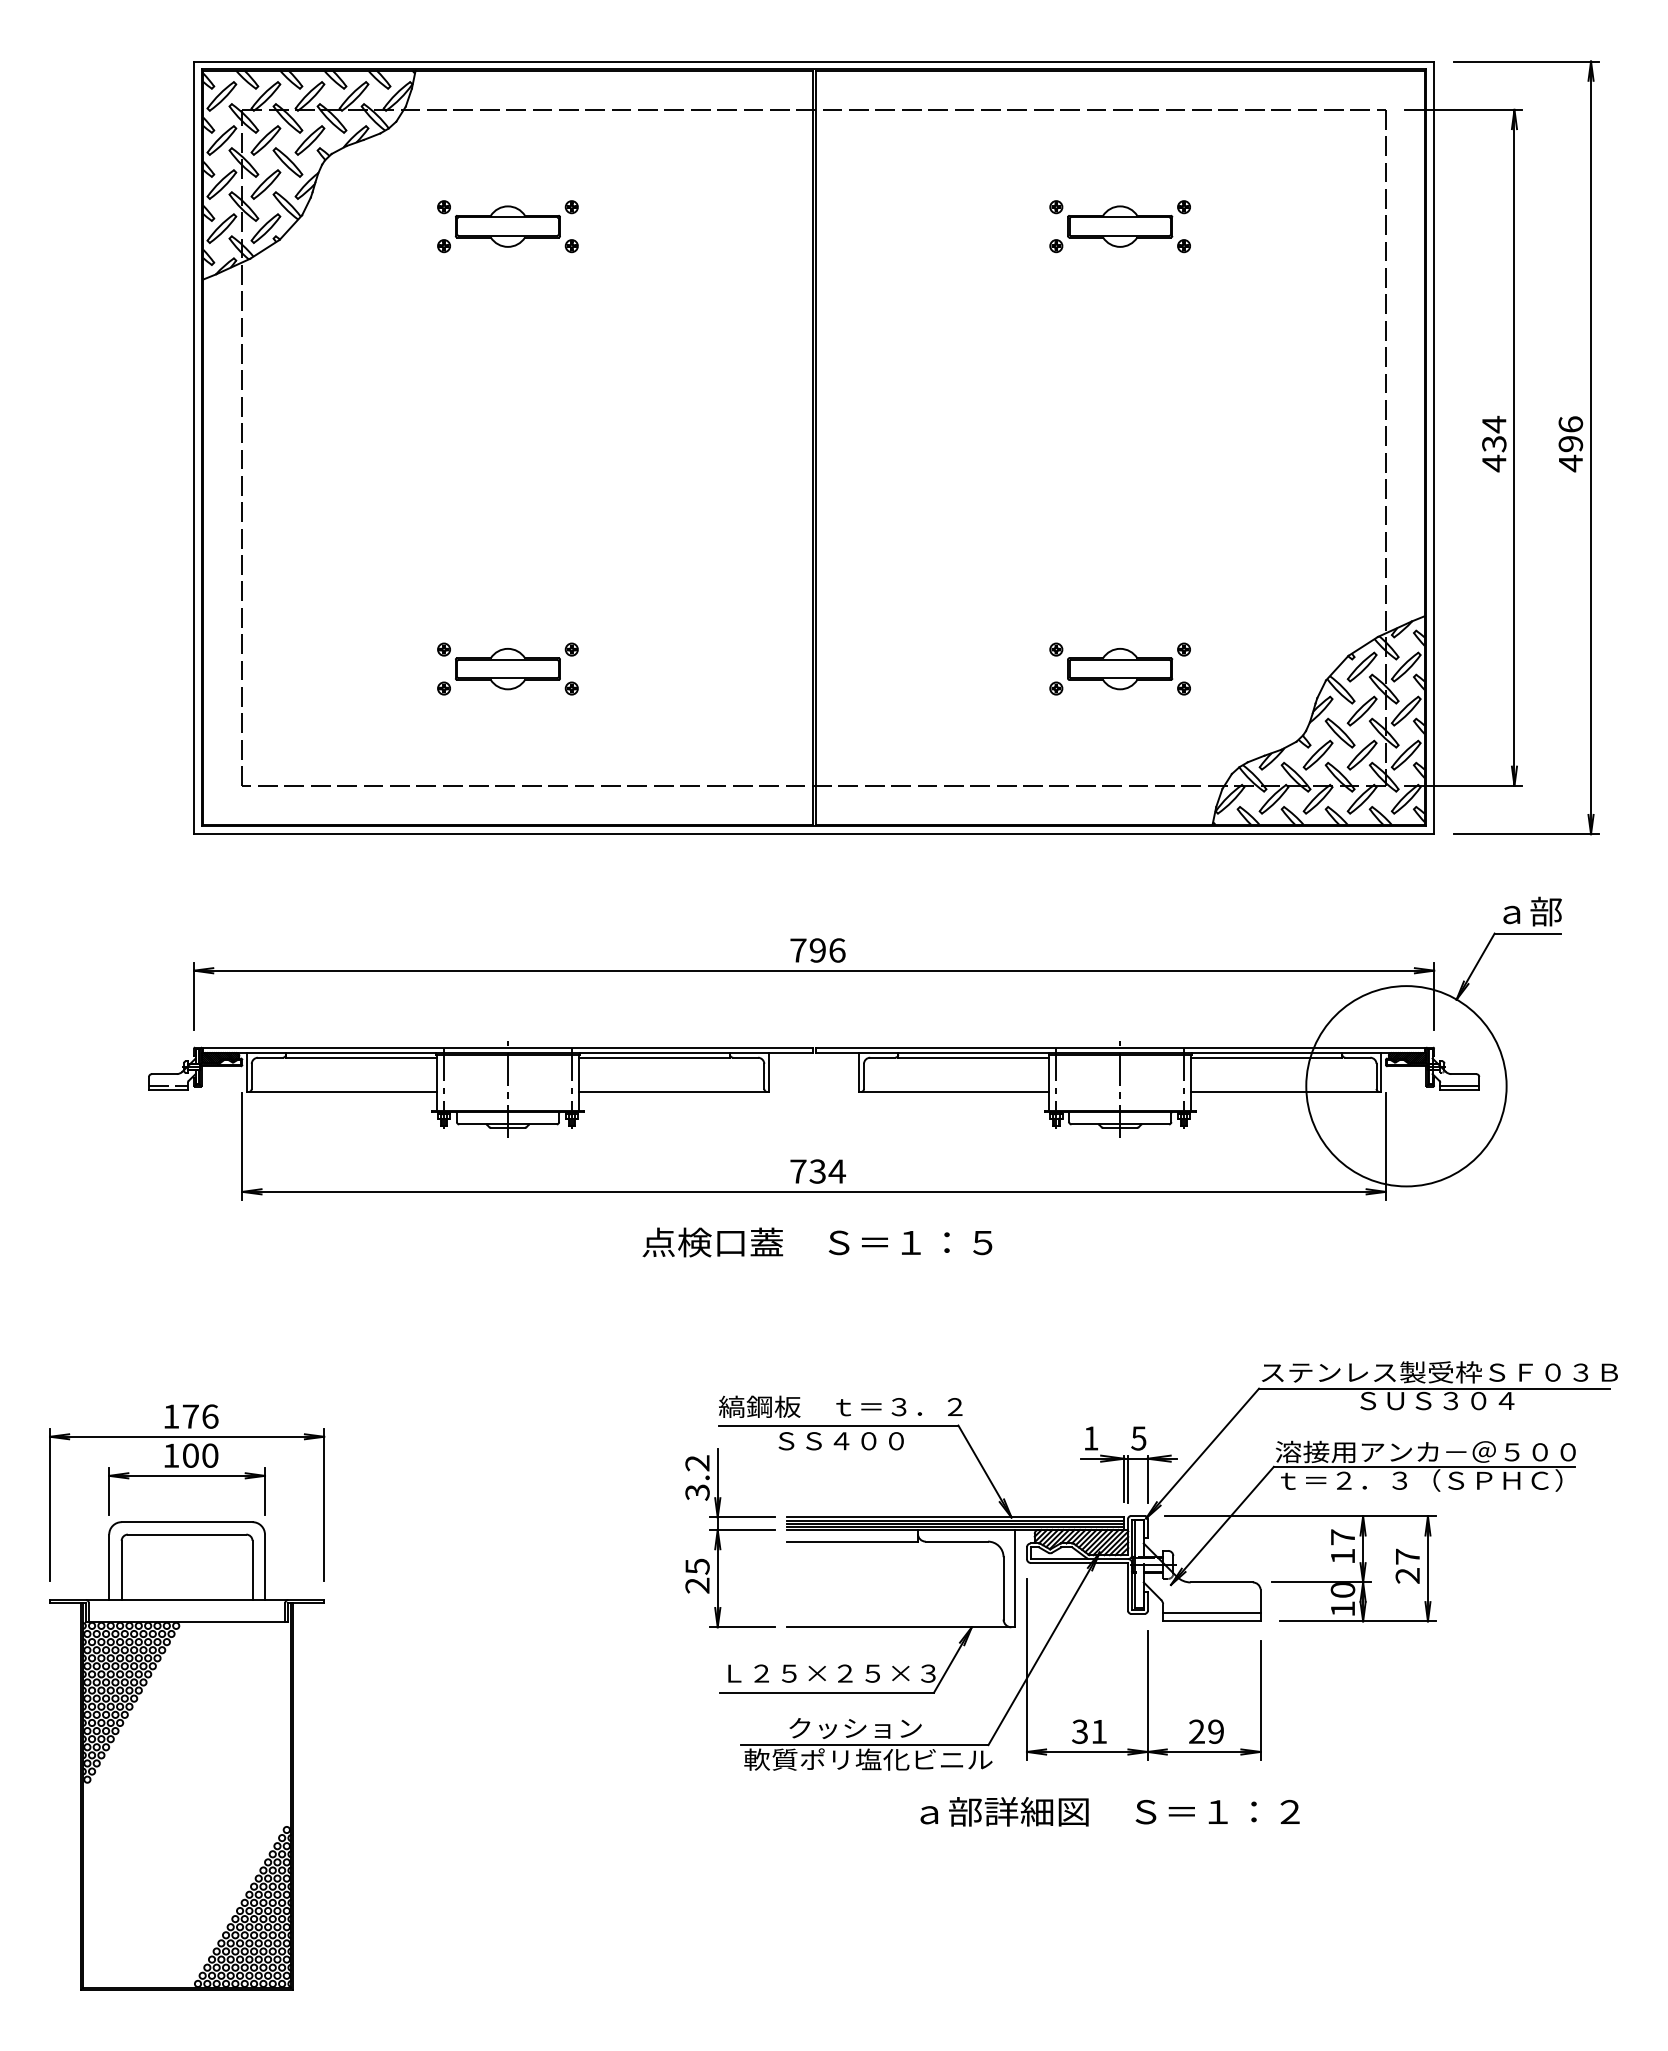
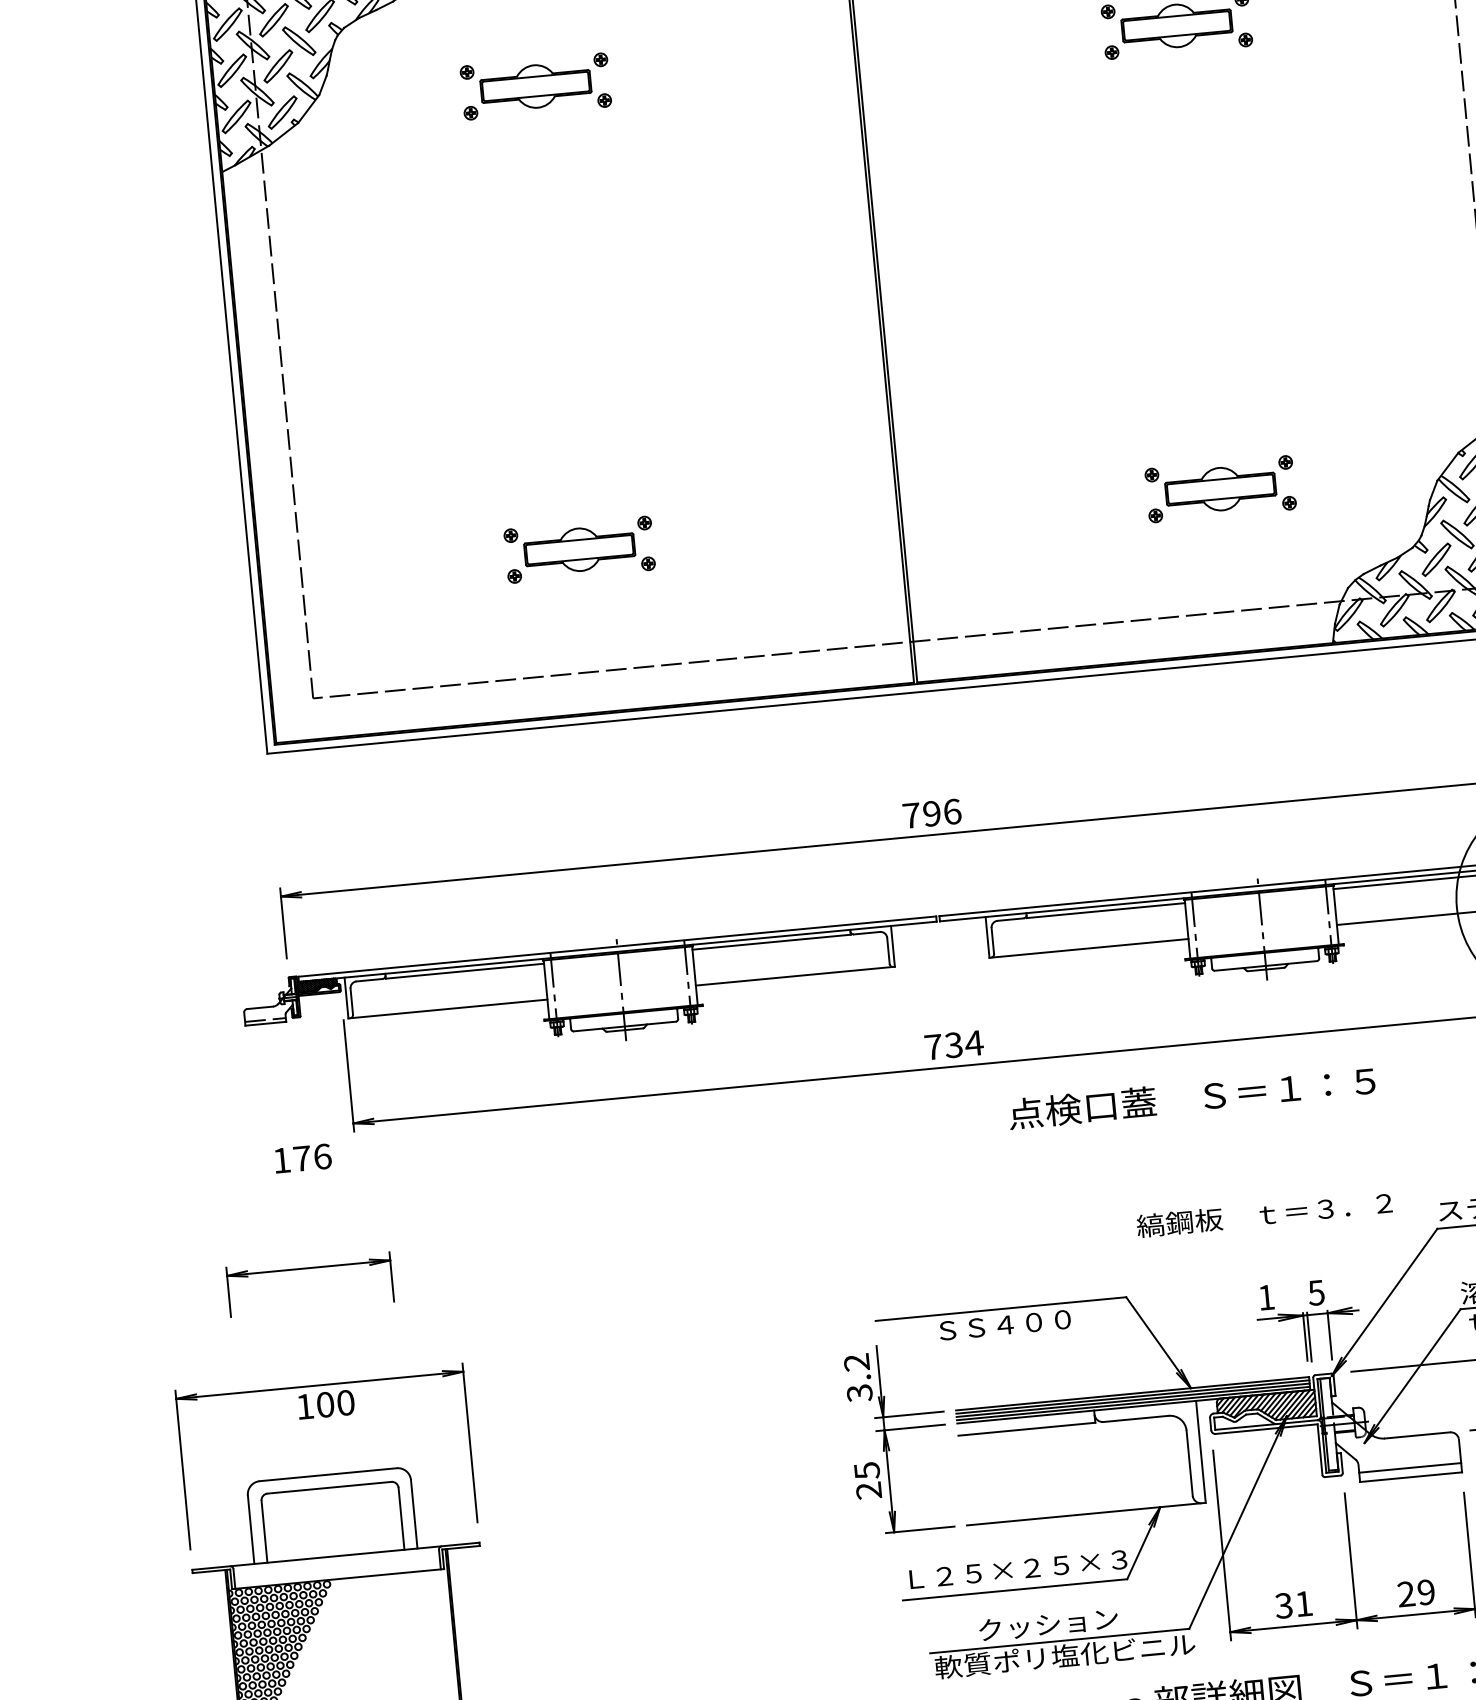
text: (817, 1242) -> (1191, 1097), moved
text: (840, 1406) -> (1264, 1214), moved
text: (191, 1416) -> (302, 1158), moved
part: (186, 1476) -> (308, 1268), moved

